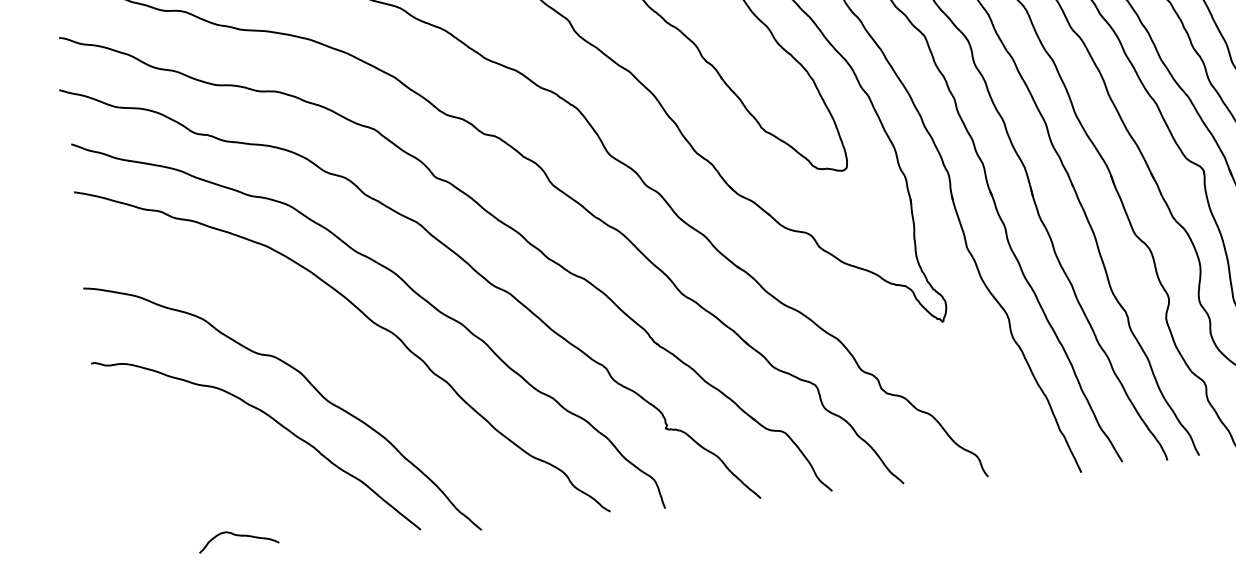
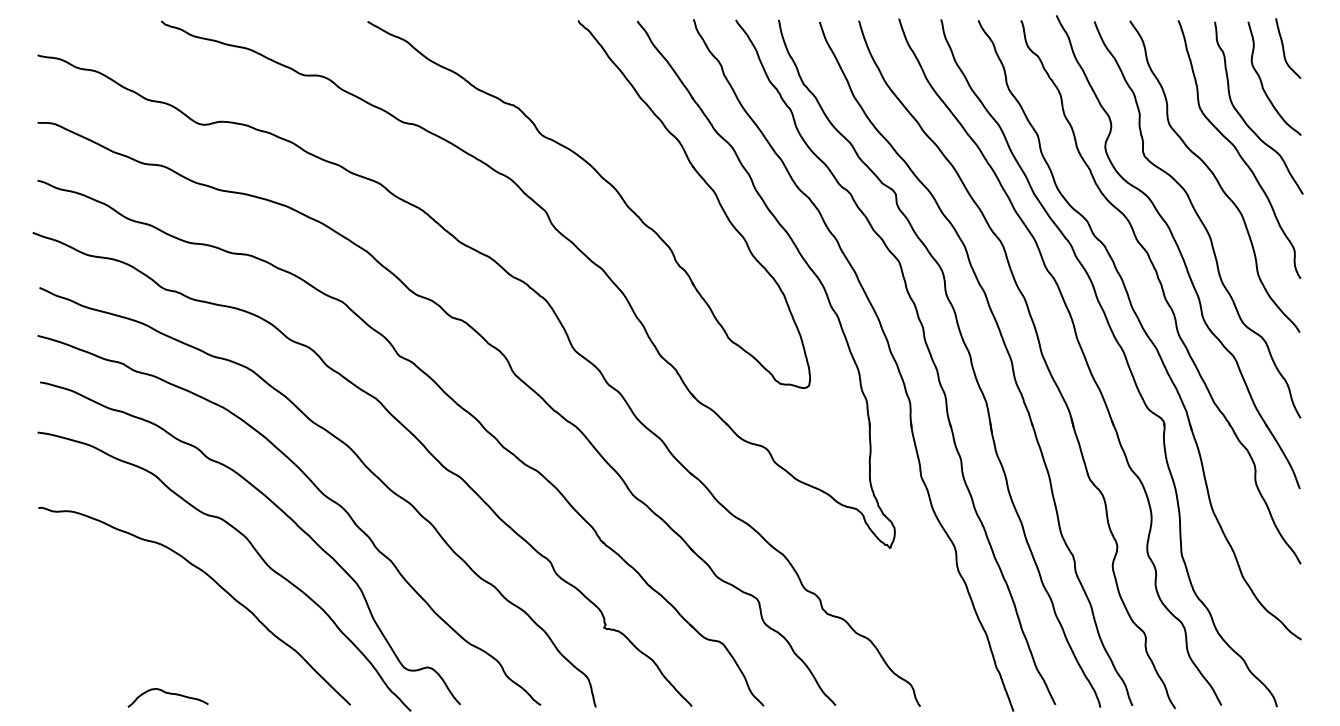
curve: (328, 340) -> (276, 507), added

